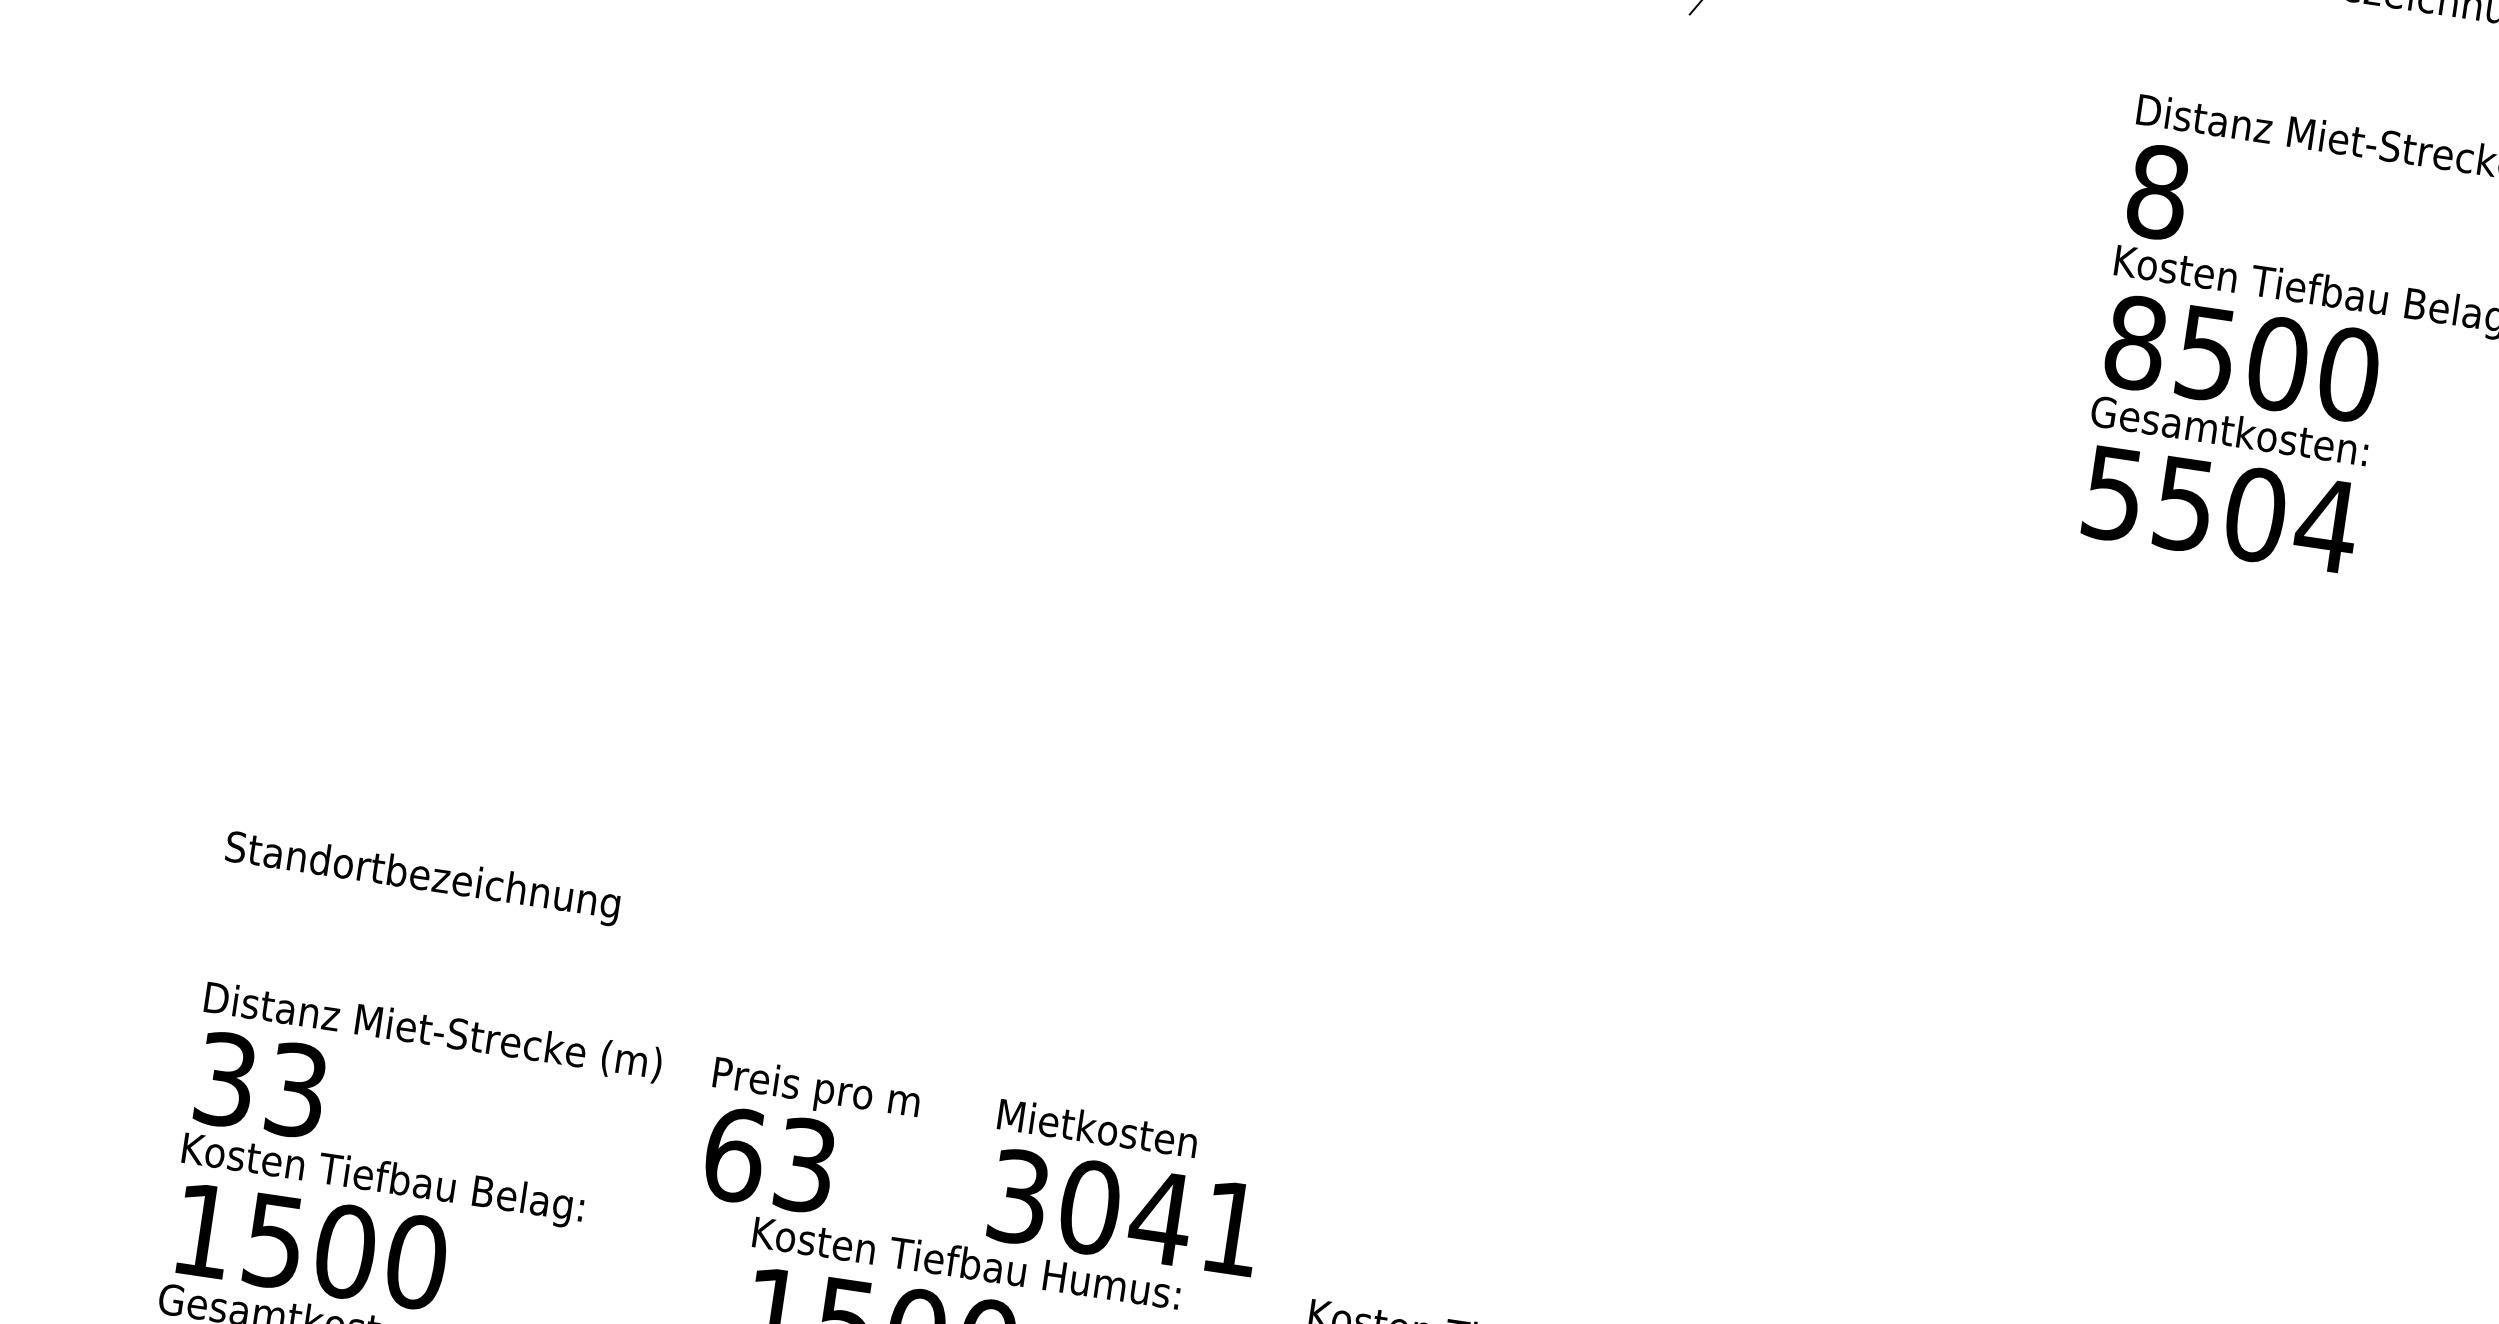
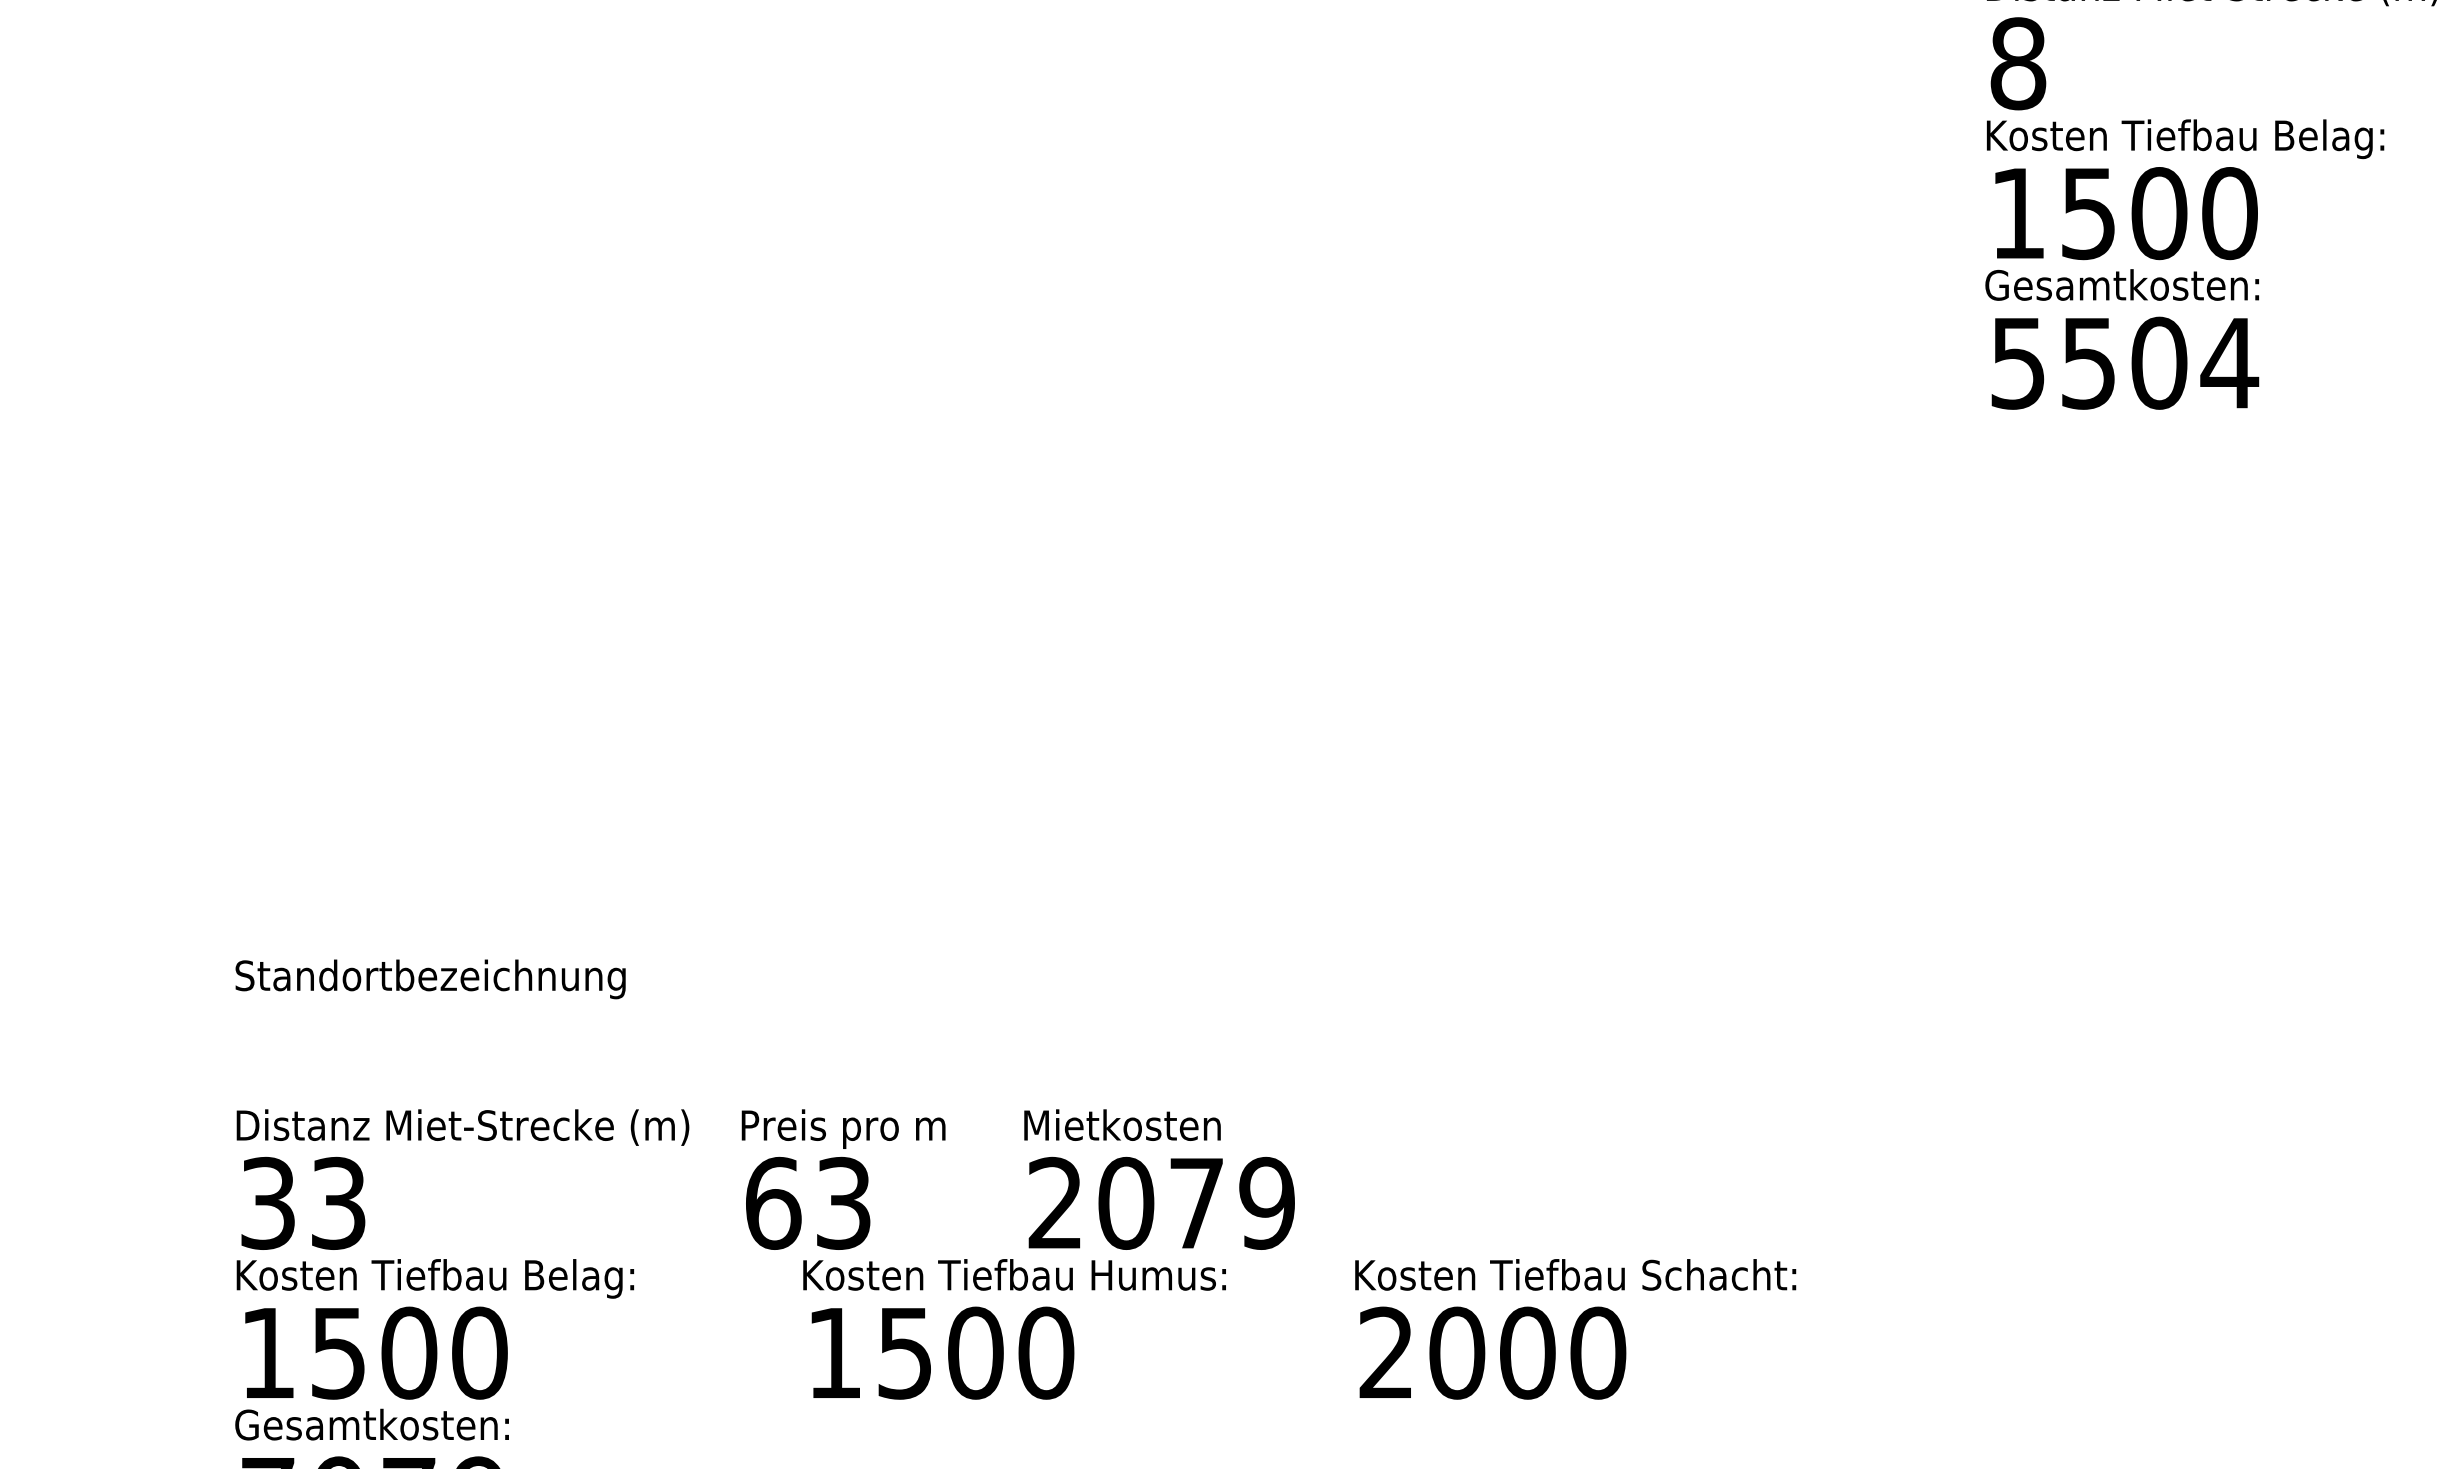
text: (2135, 343) -> (2018, 213), 8500 -> 1500
text: (1125, 1211) -> (1161, 1202), 3041 -> 2079

